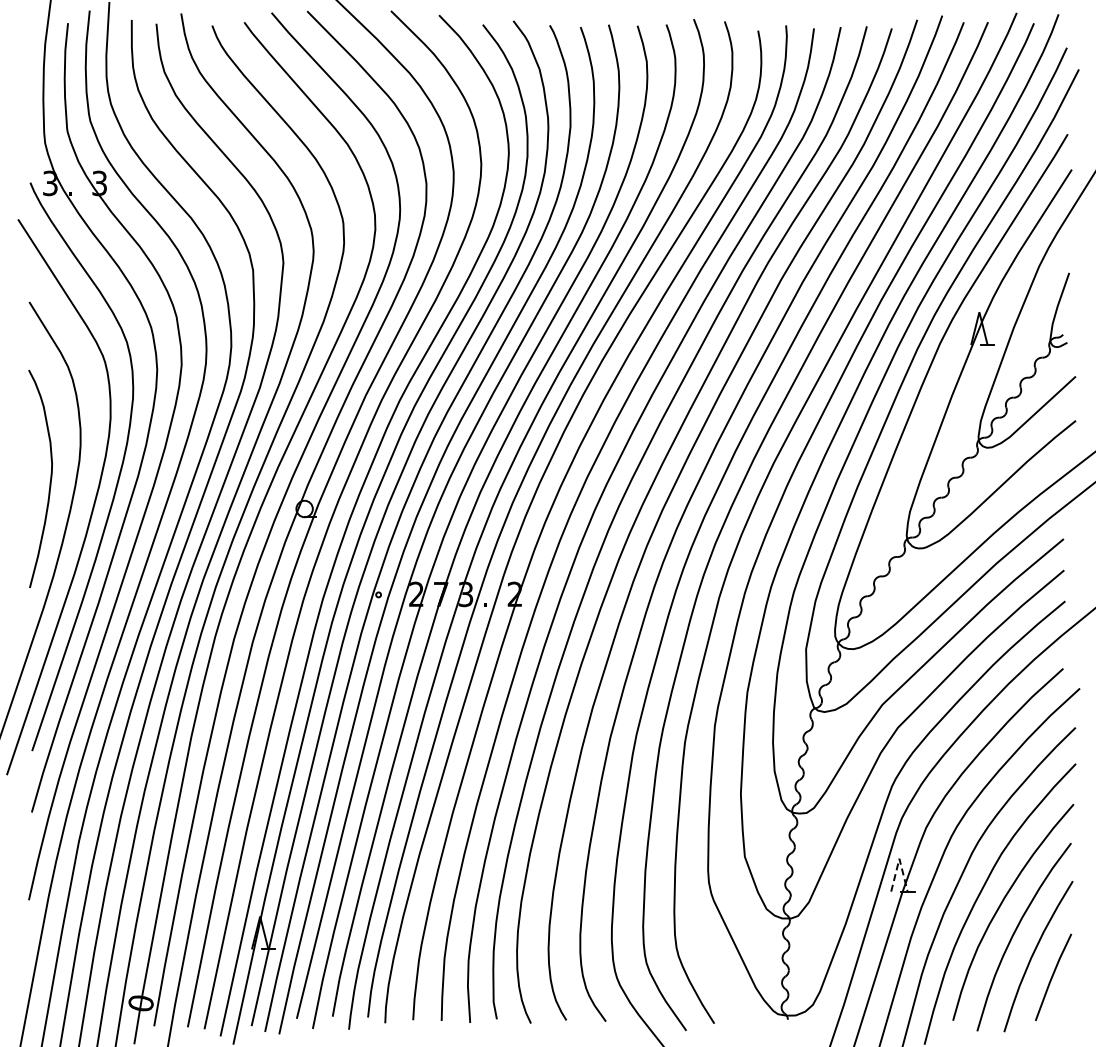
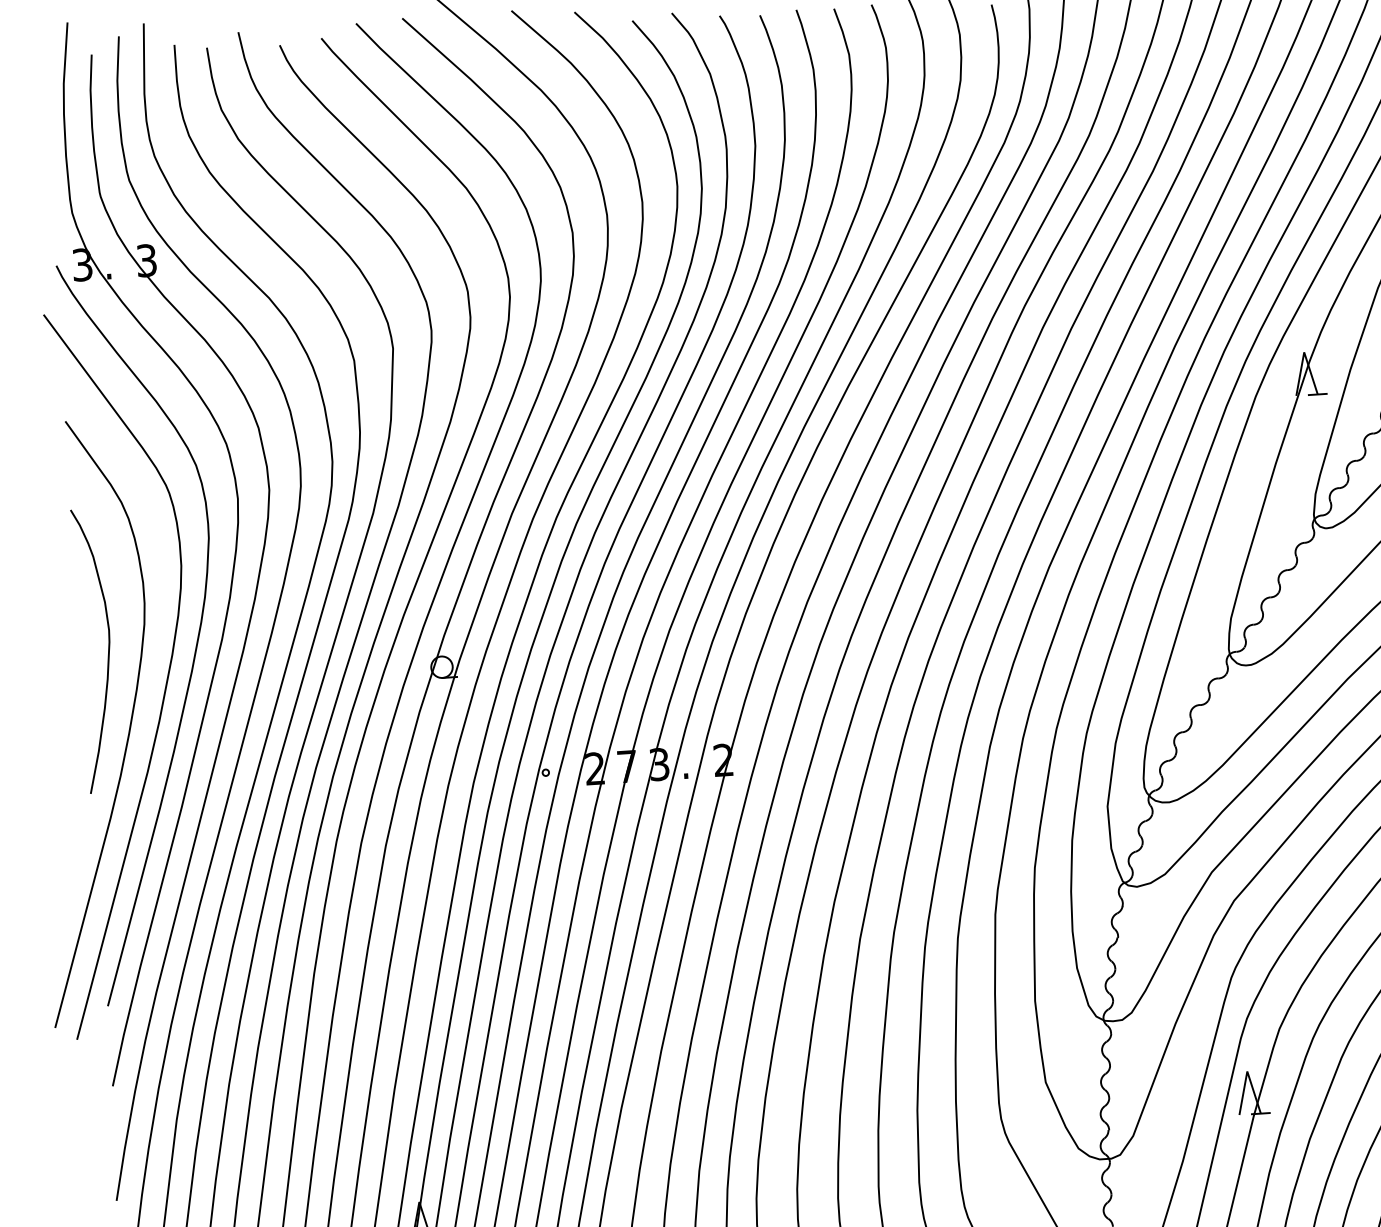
line: (899, 858) -> (1247, 1071), dashed -> solid

